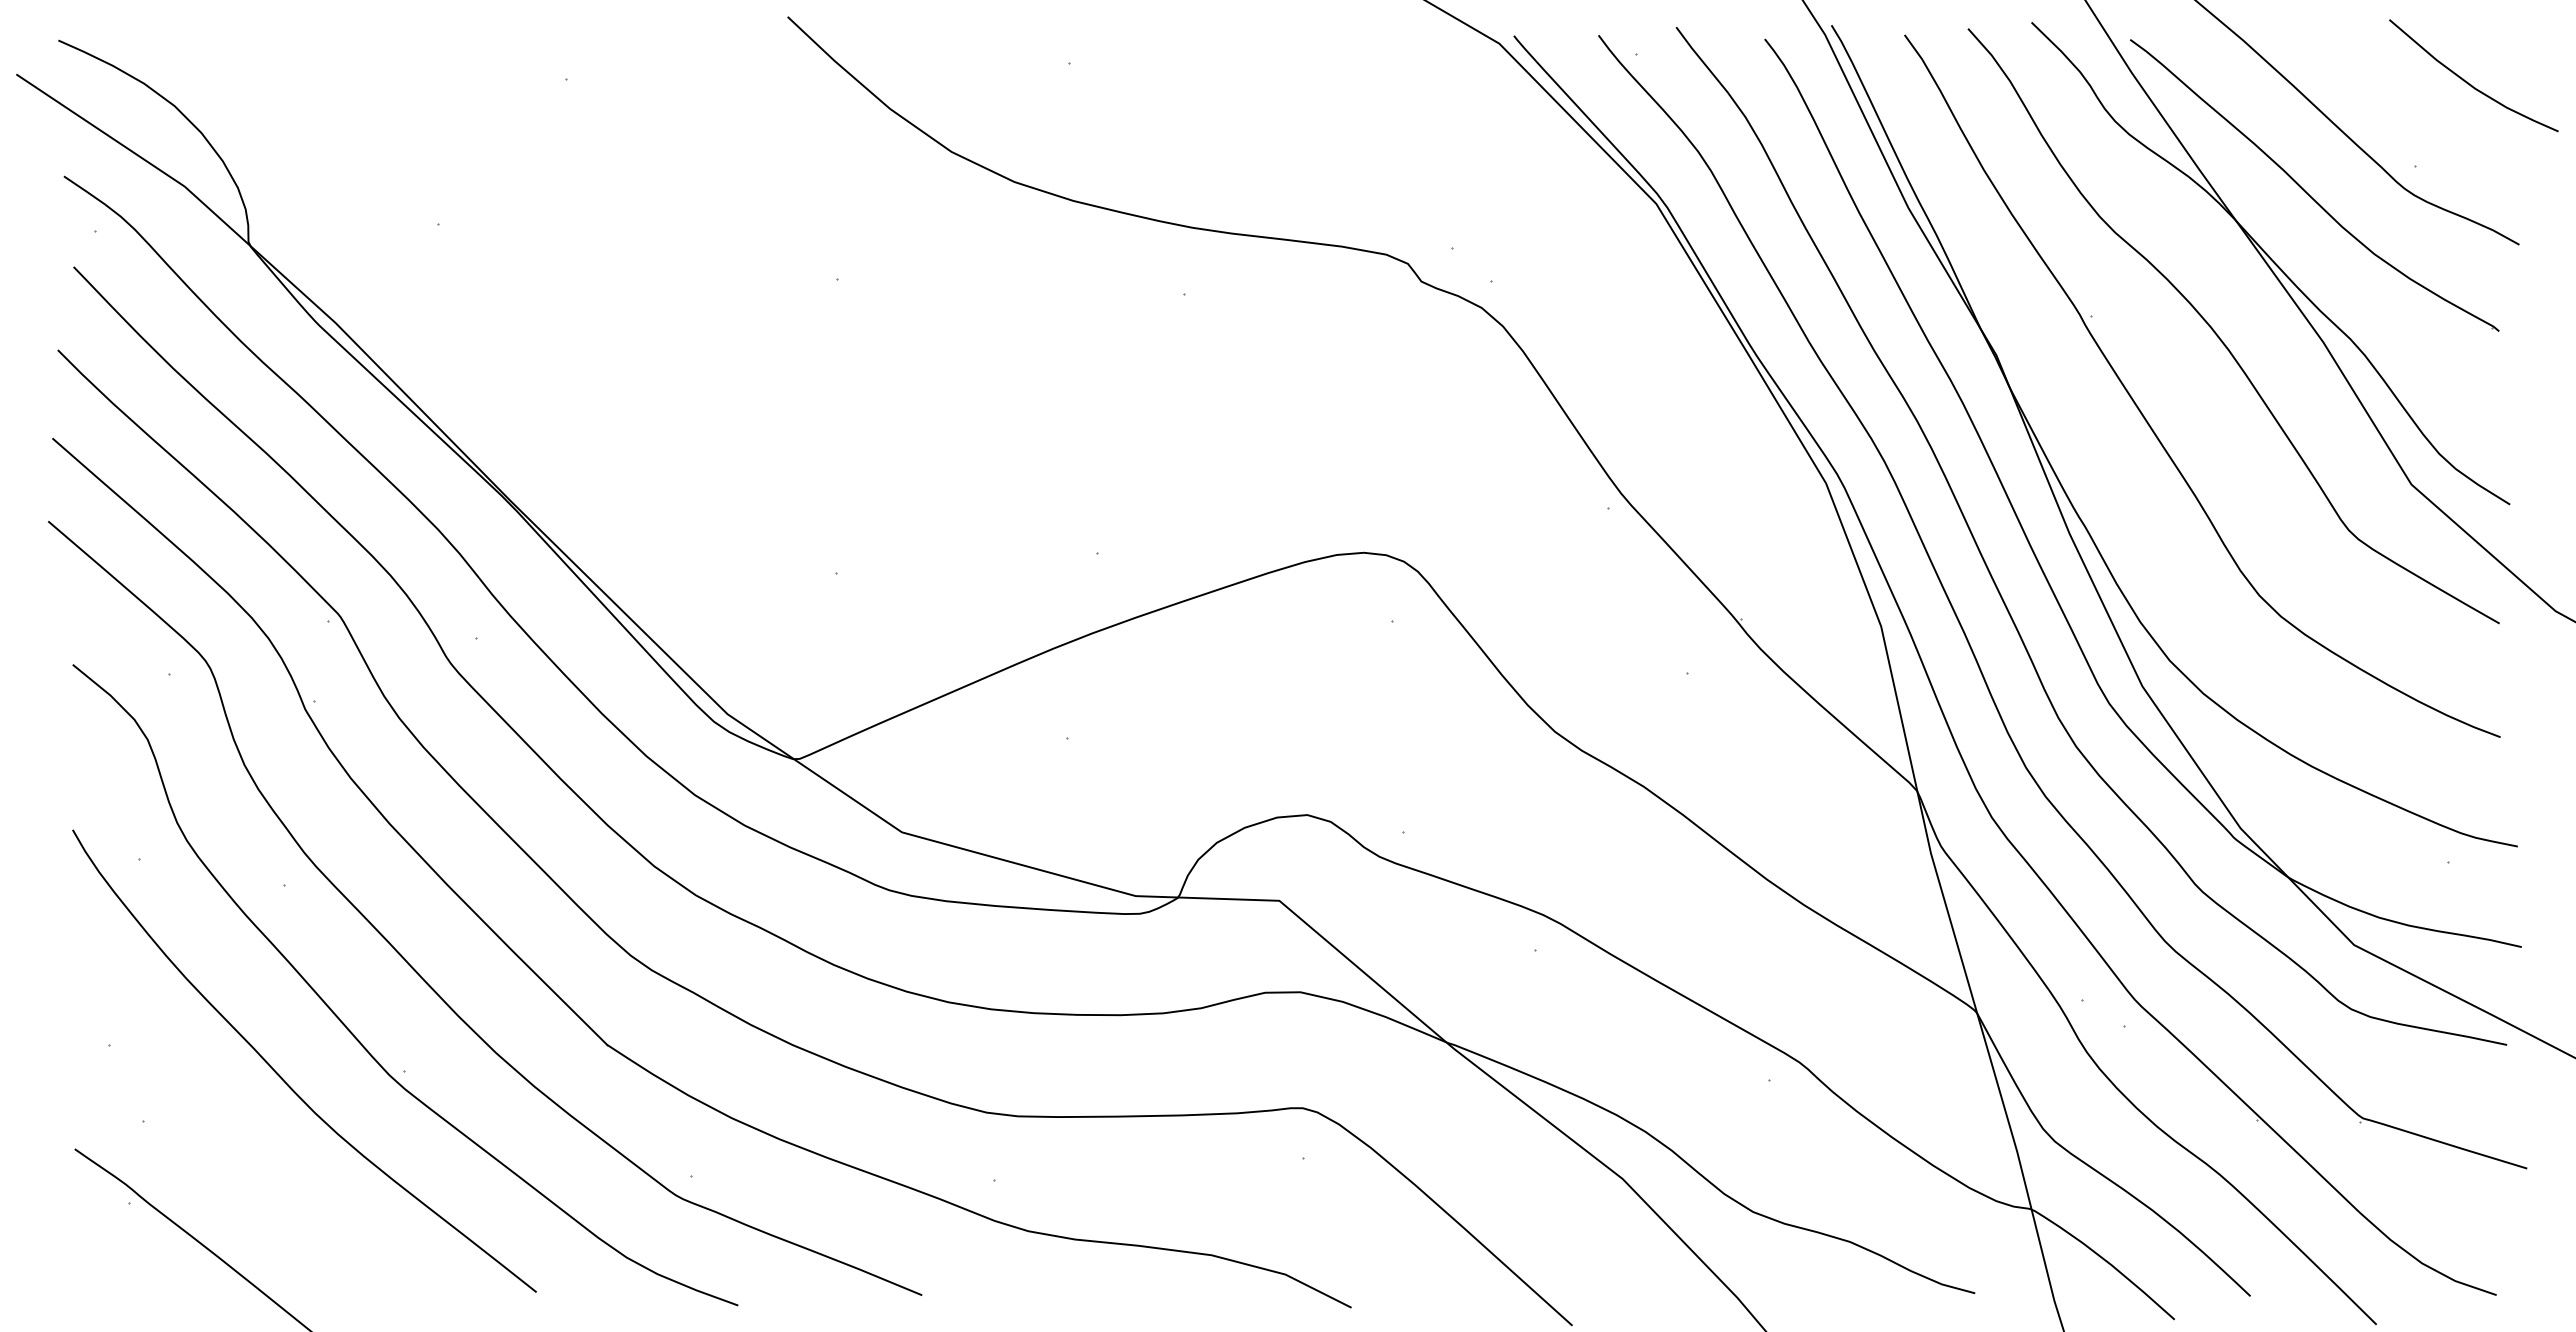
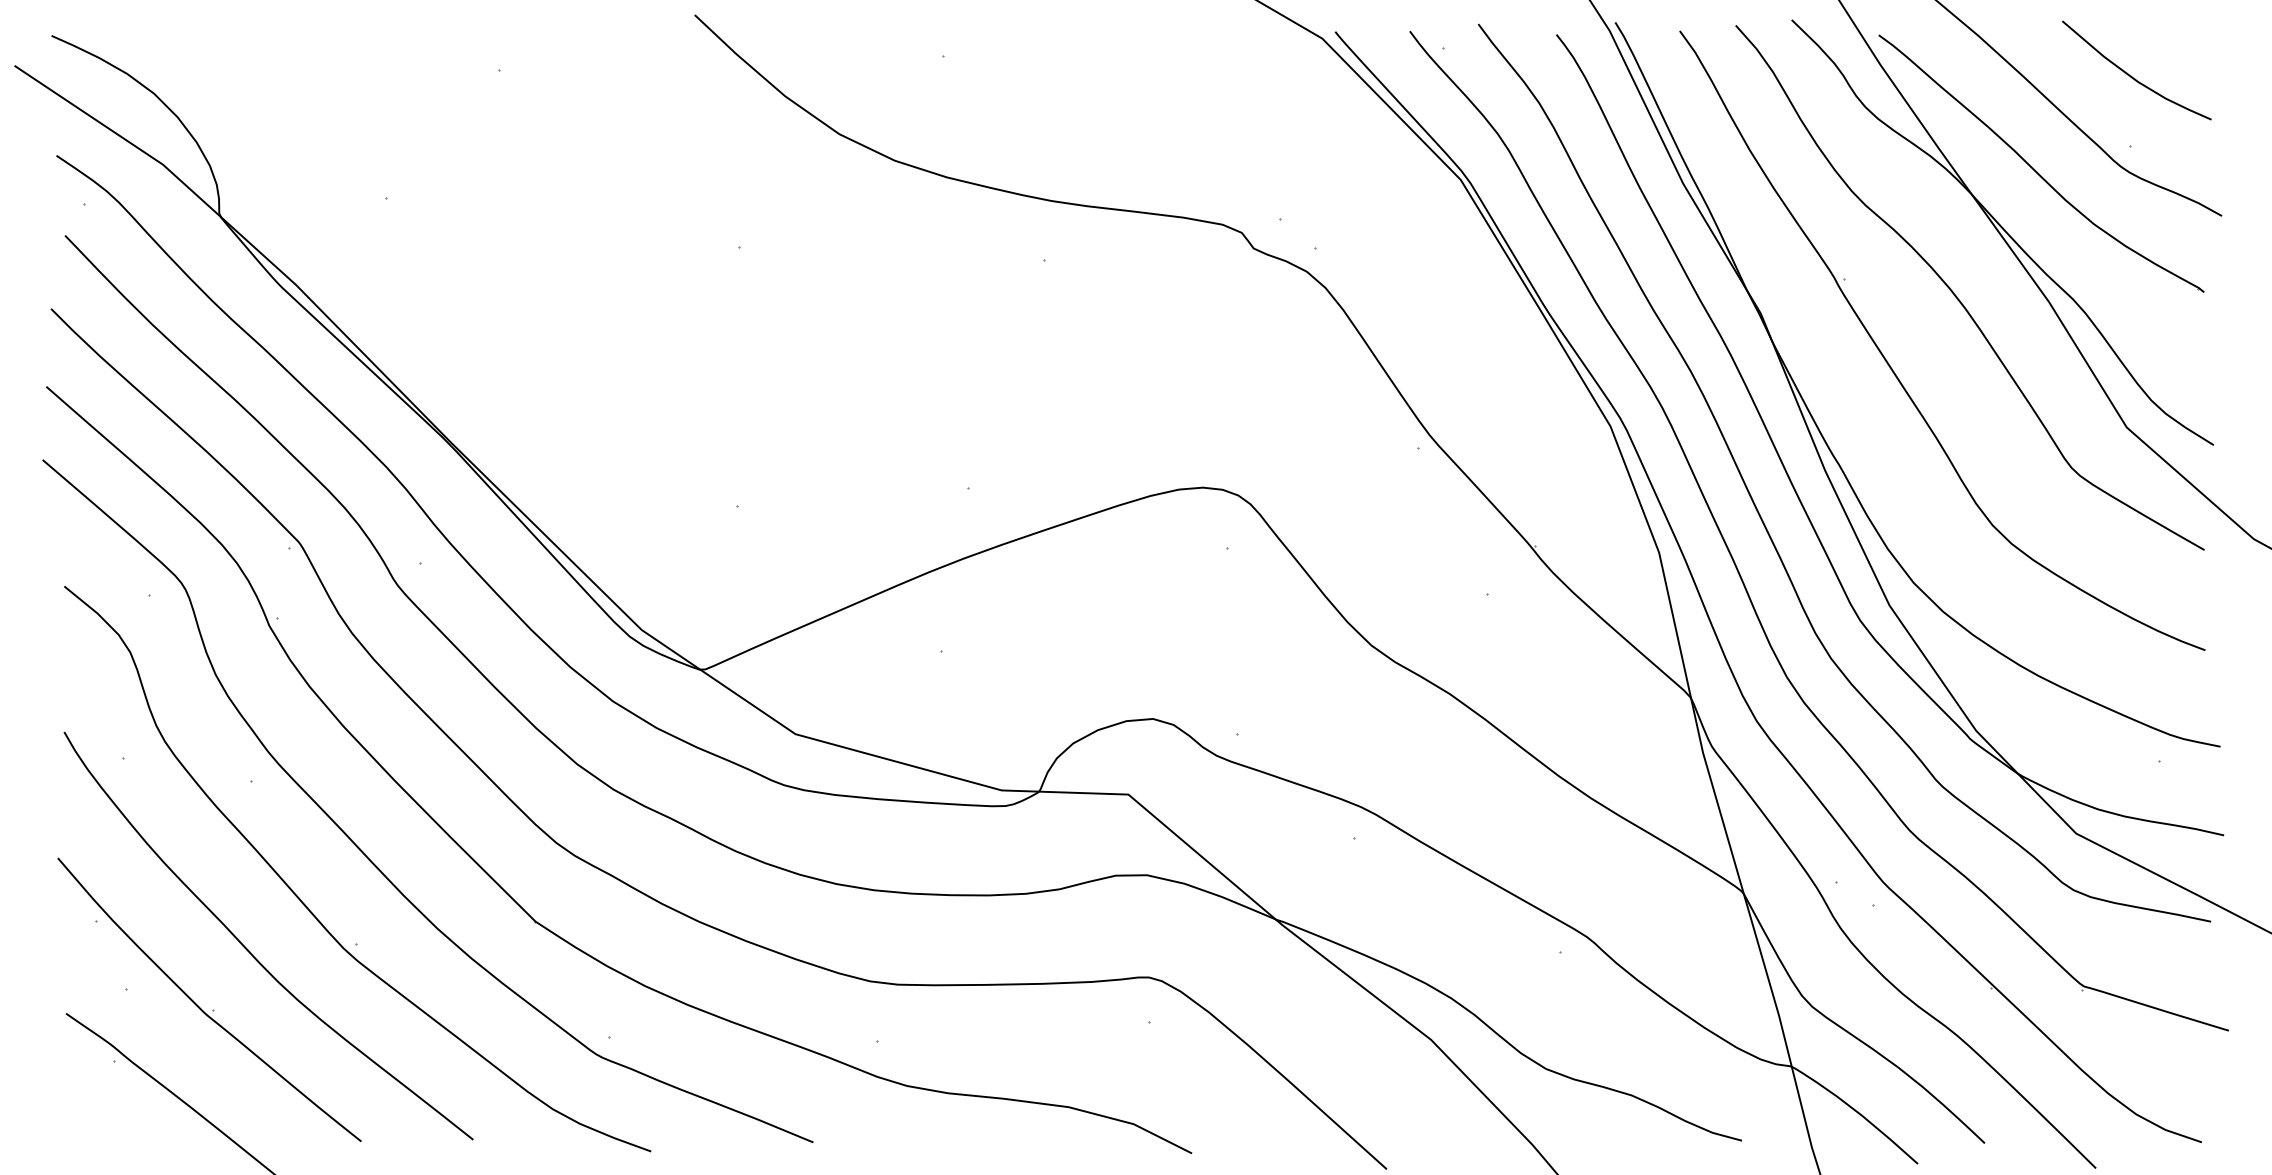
curve: (2467, 81) -> (2131, 75), moved
part: (241, 1144) -> (213, 1009), added

